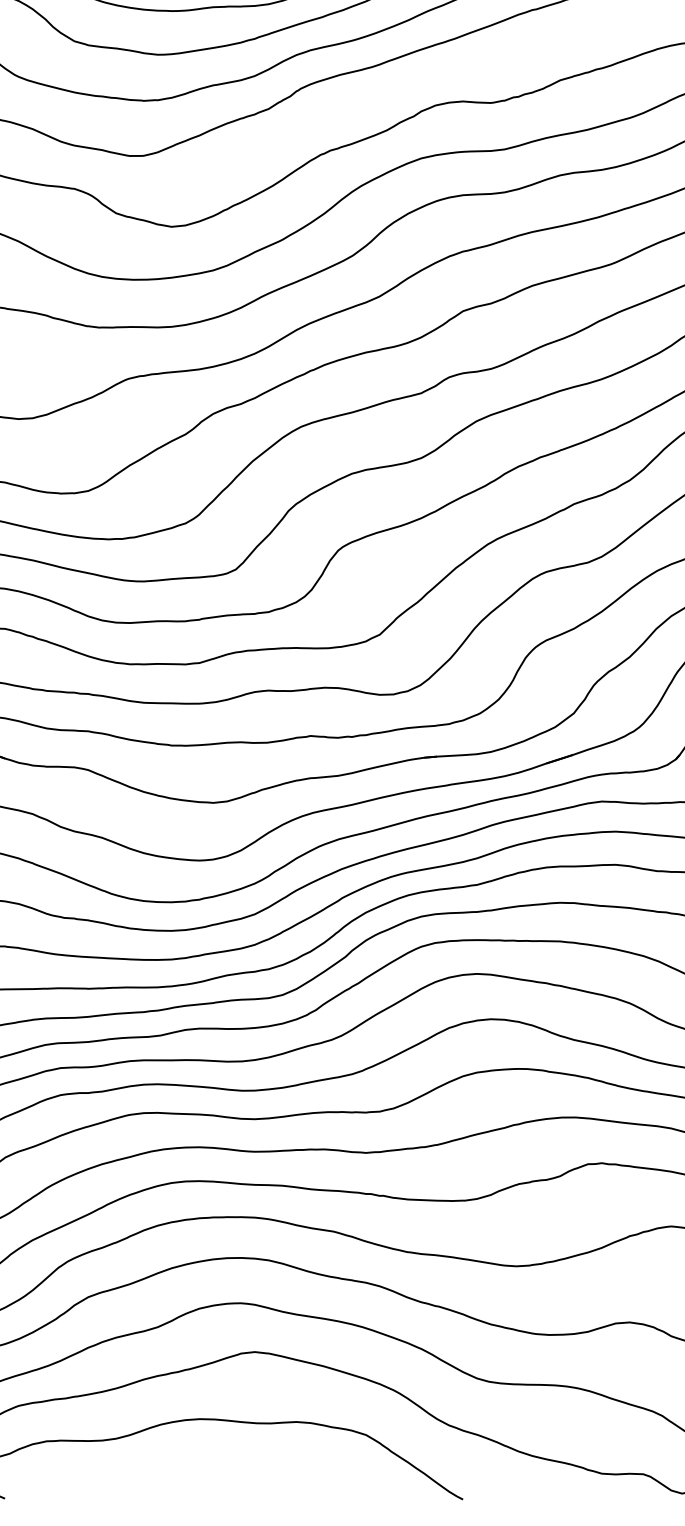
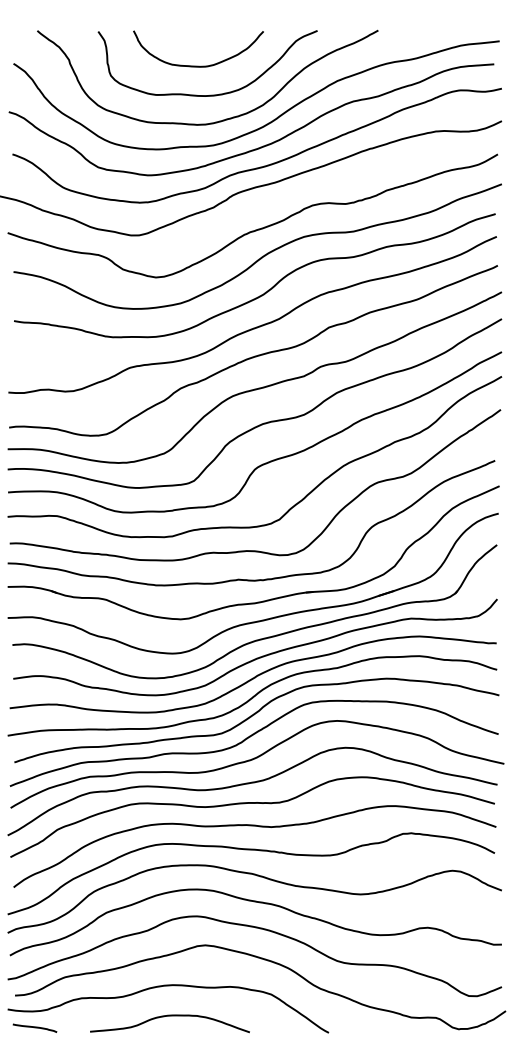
curve: (194, 1471) -> (169, 1016), added

